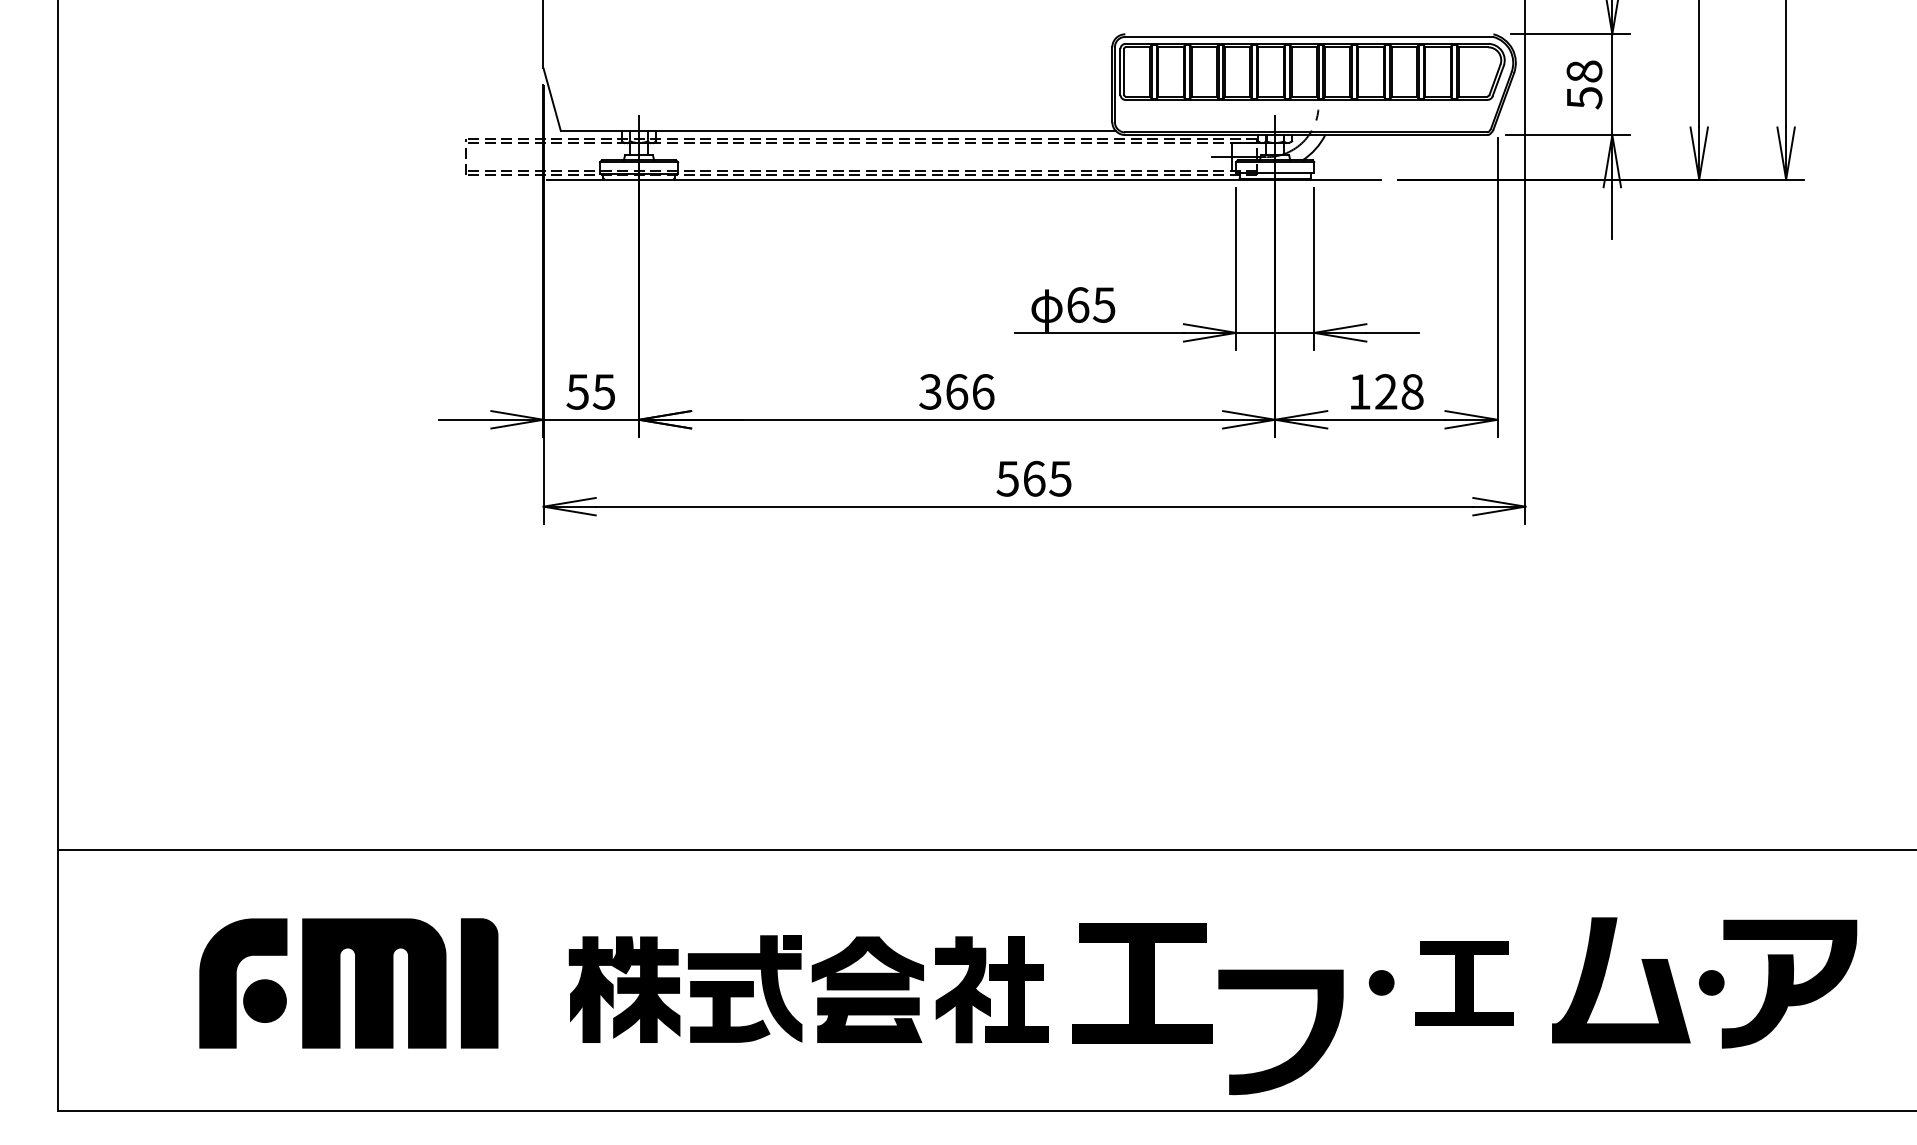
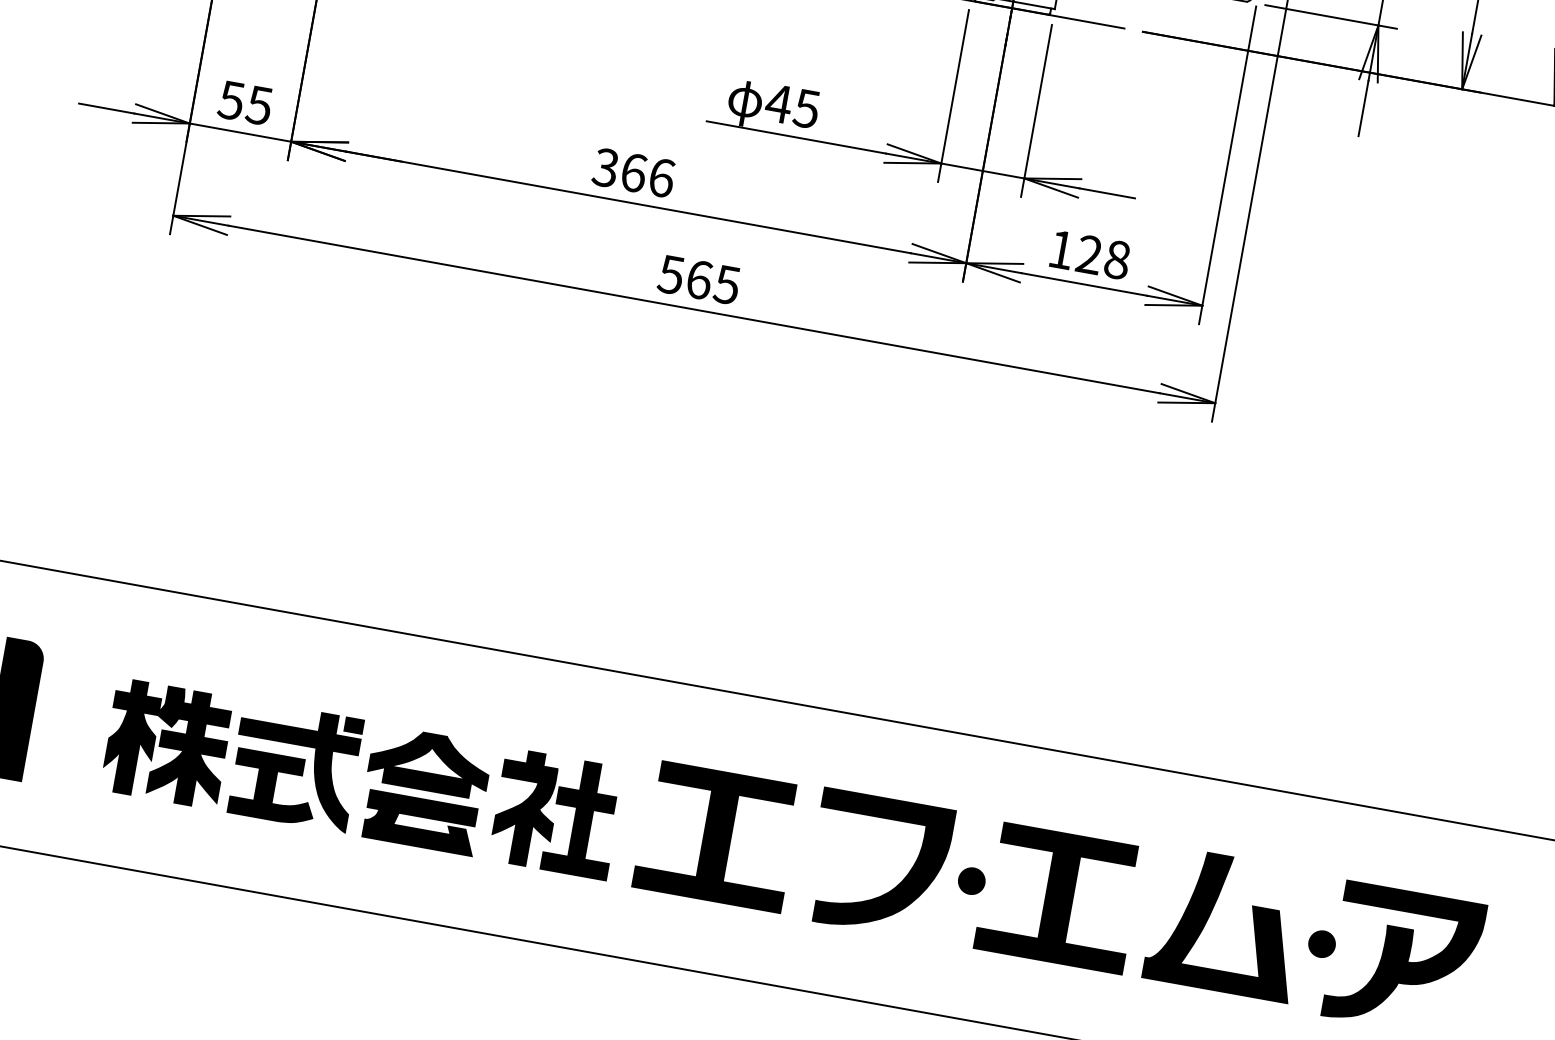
text: (1077, 304) -> (778, 103), 65 -> 45
part: (1464, 983) -> (1059, 897), size x1.43
part: (1300, 1048) -> (896, 885), moved

